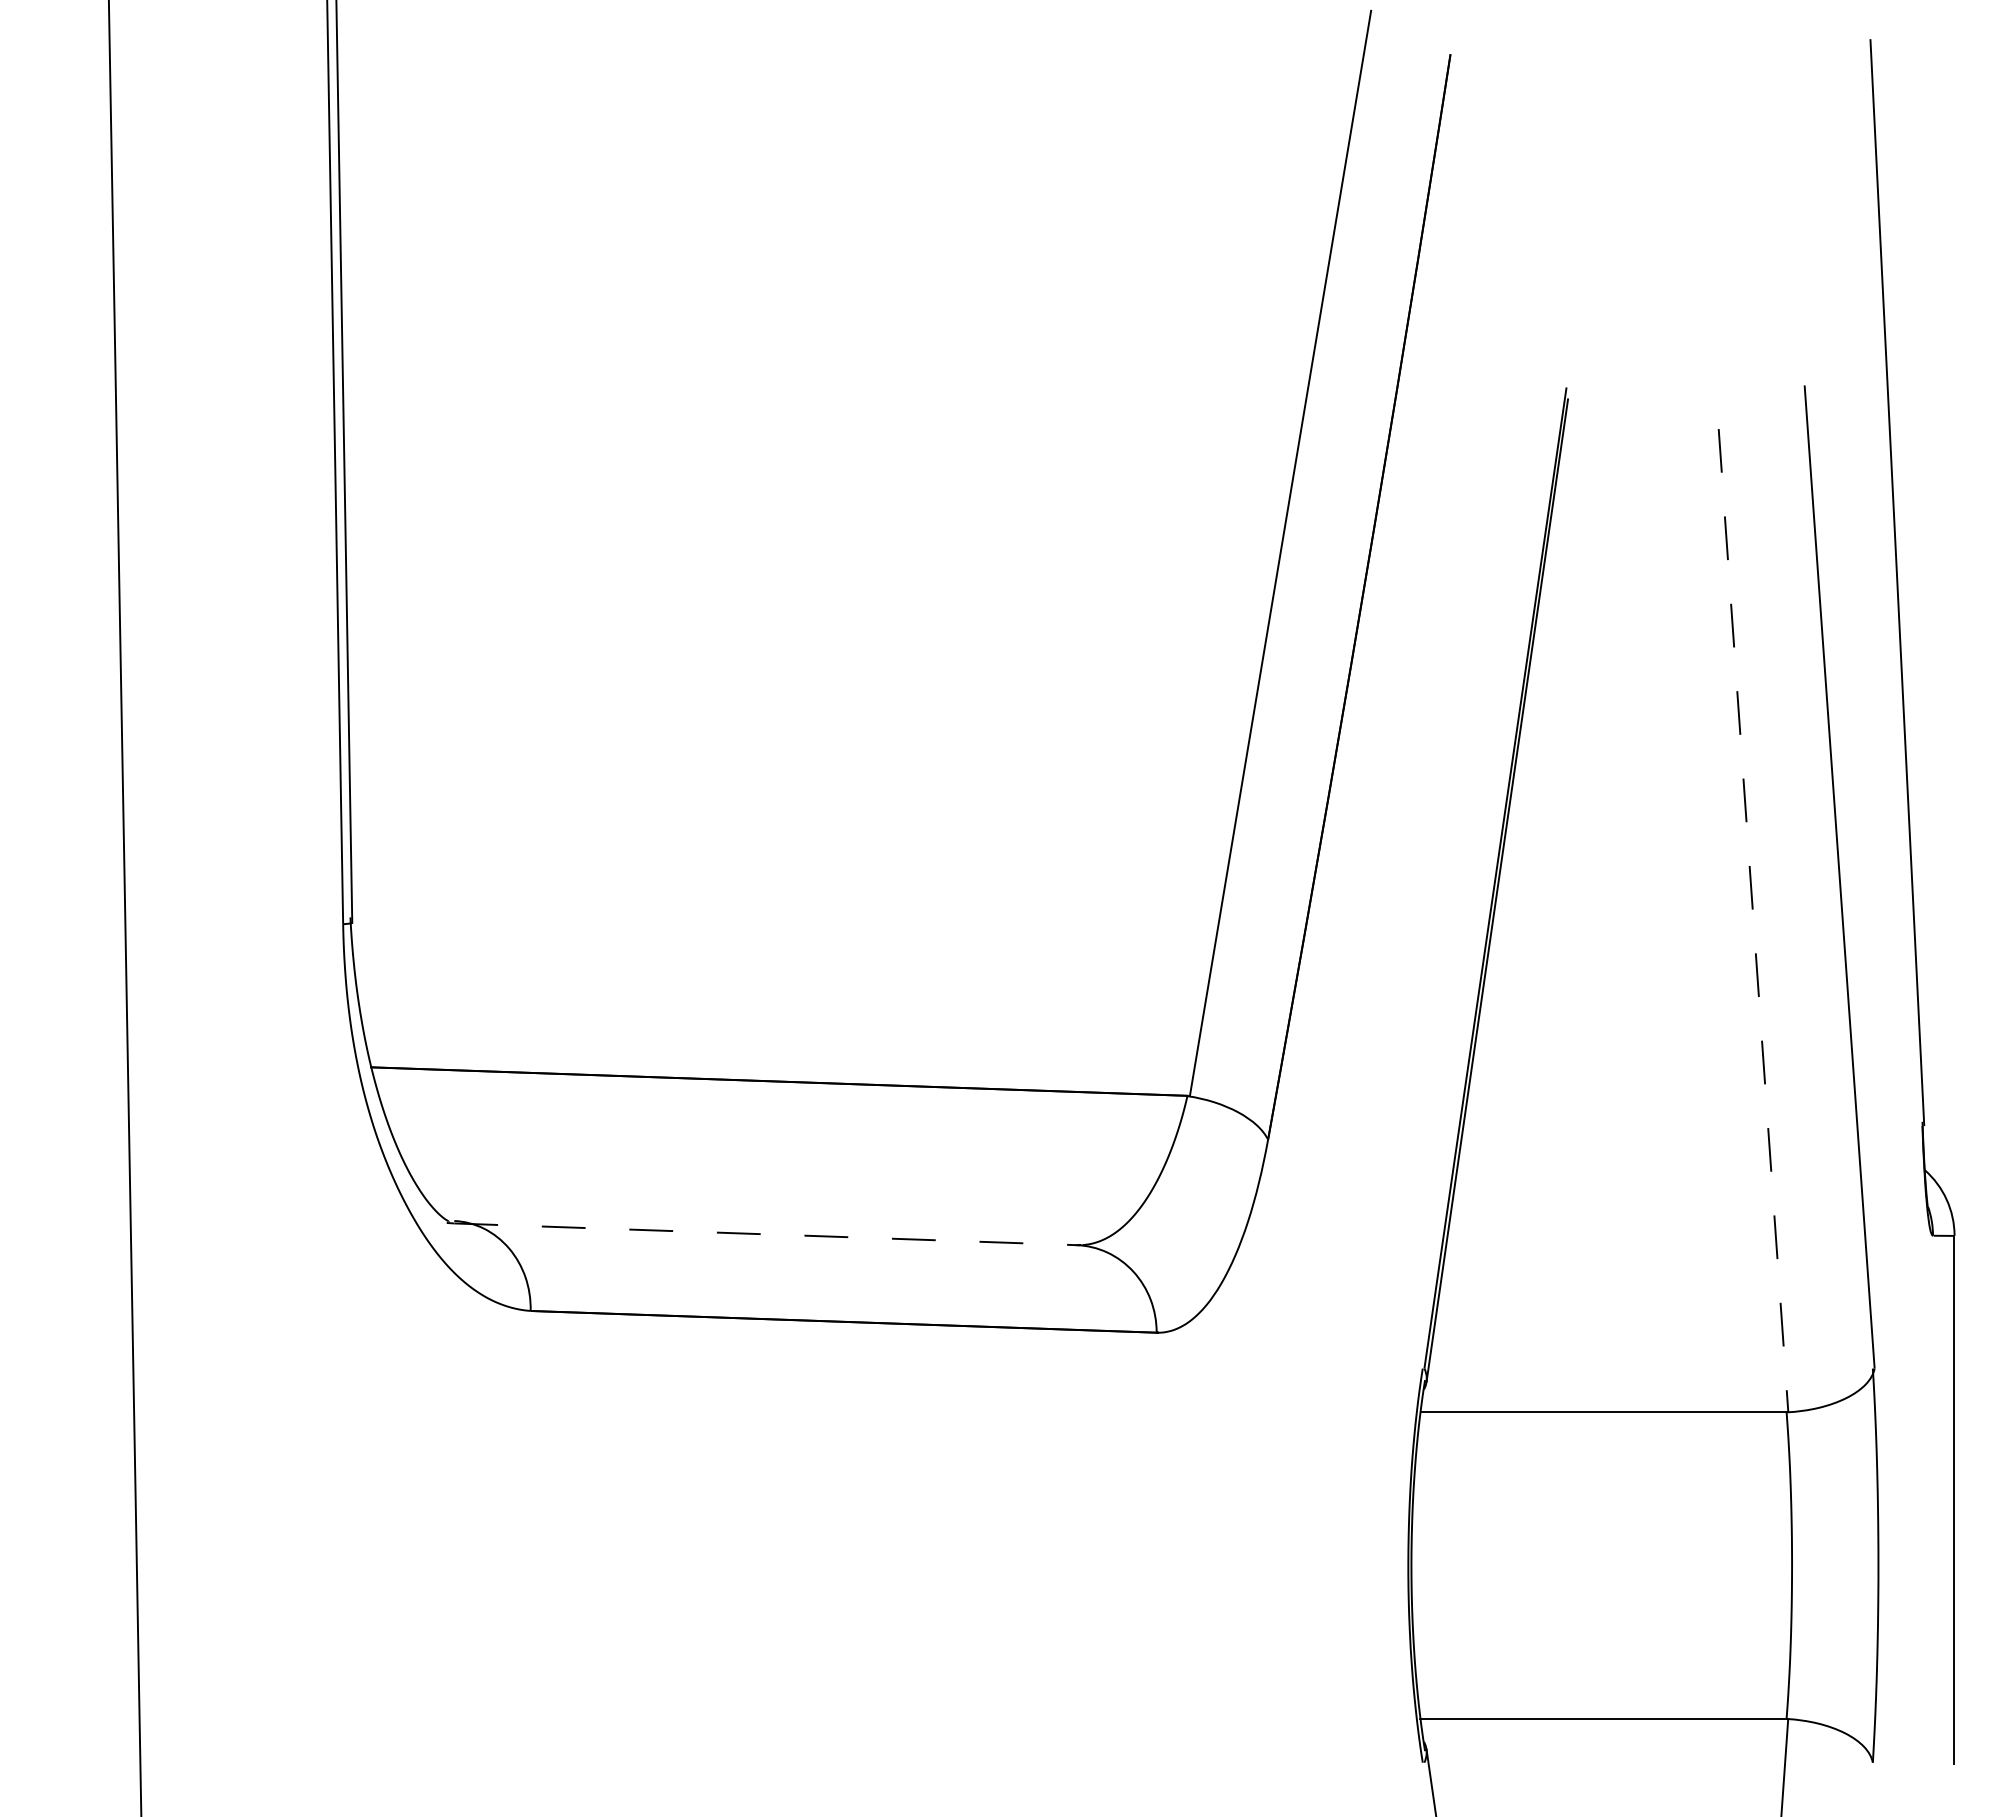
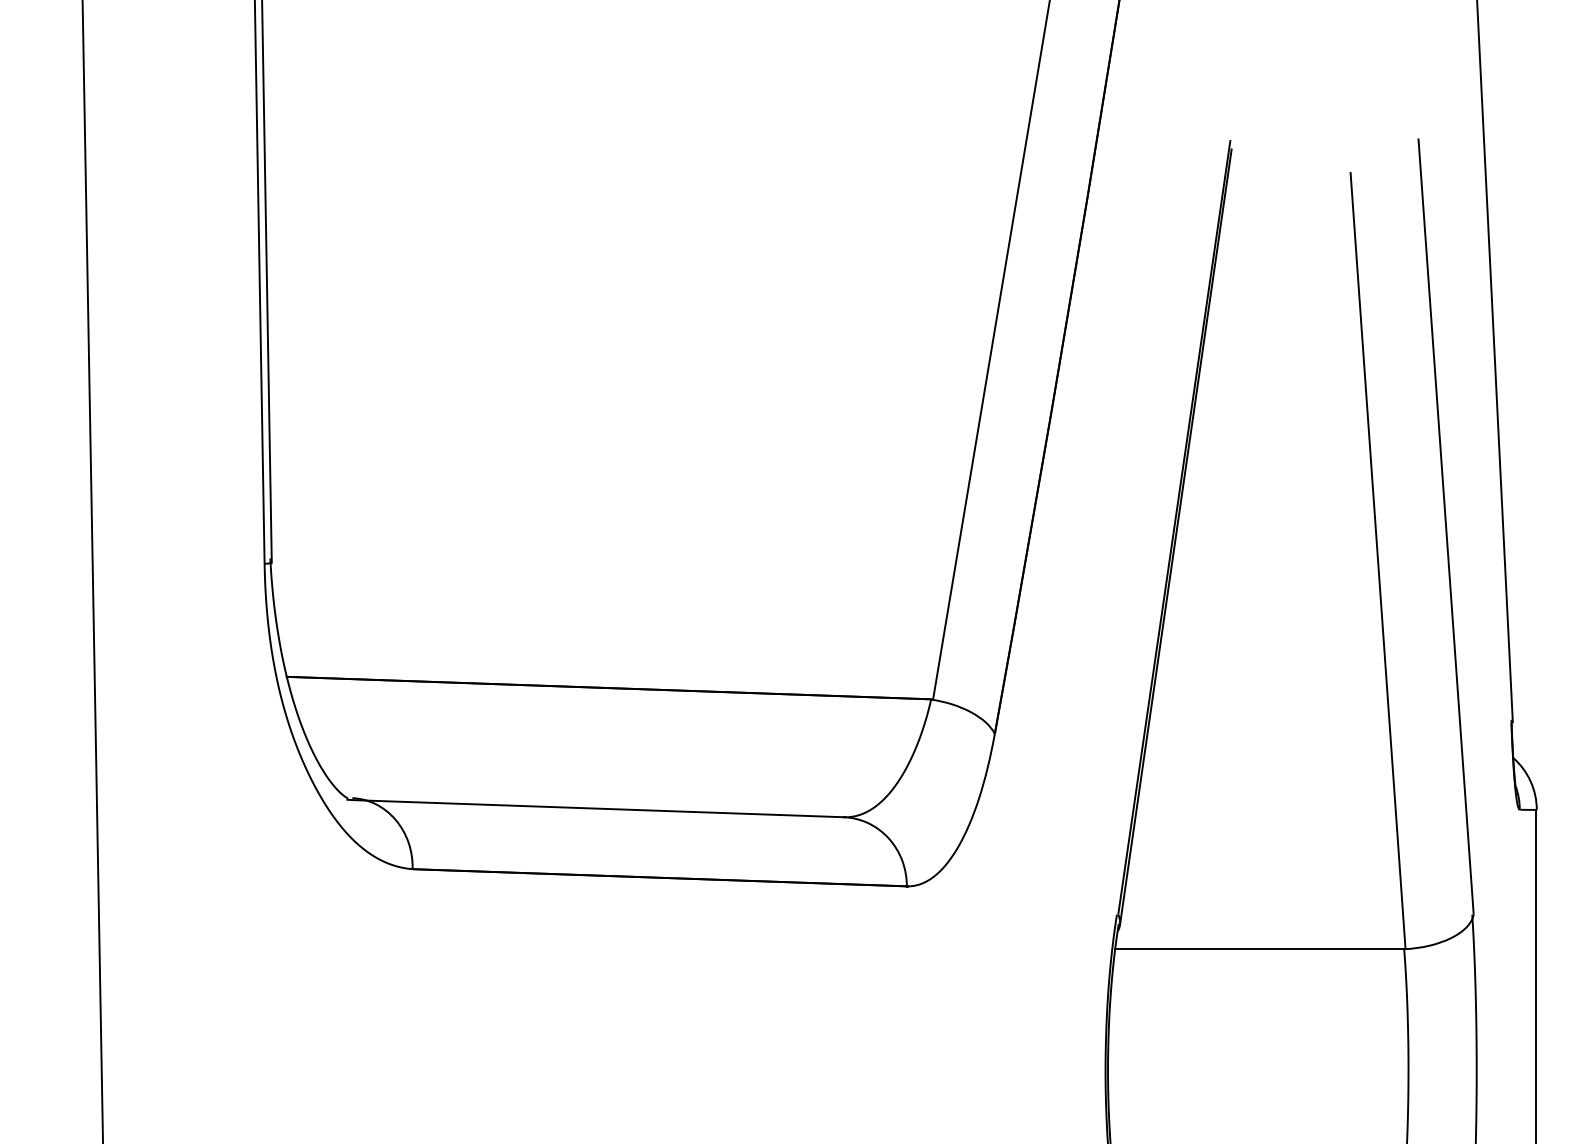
line: (1753, 920) -> (1378, 560), dashed -> solid
line: (765, 1234) -> (598, 808), dashed -> solid

